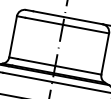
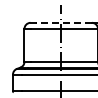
line: (68, 17) -> (64, 22), solid -> dashed

